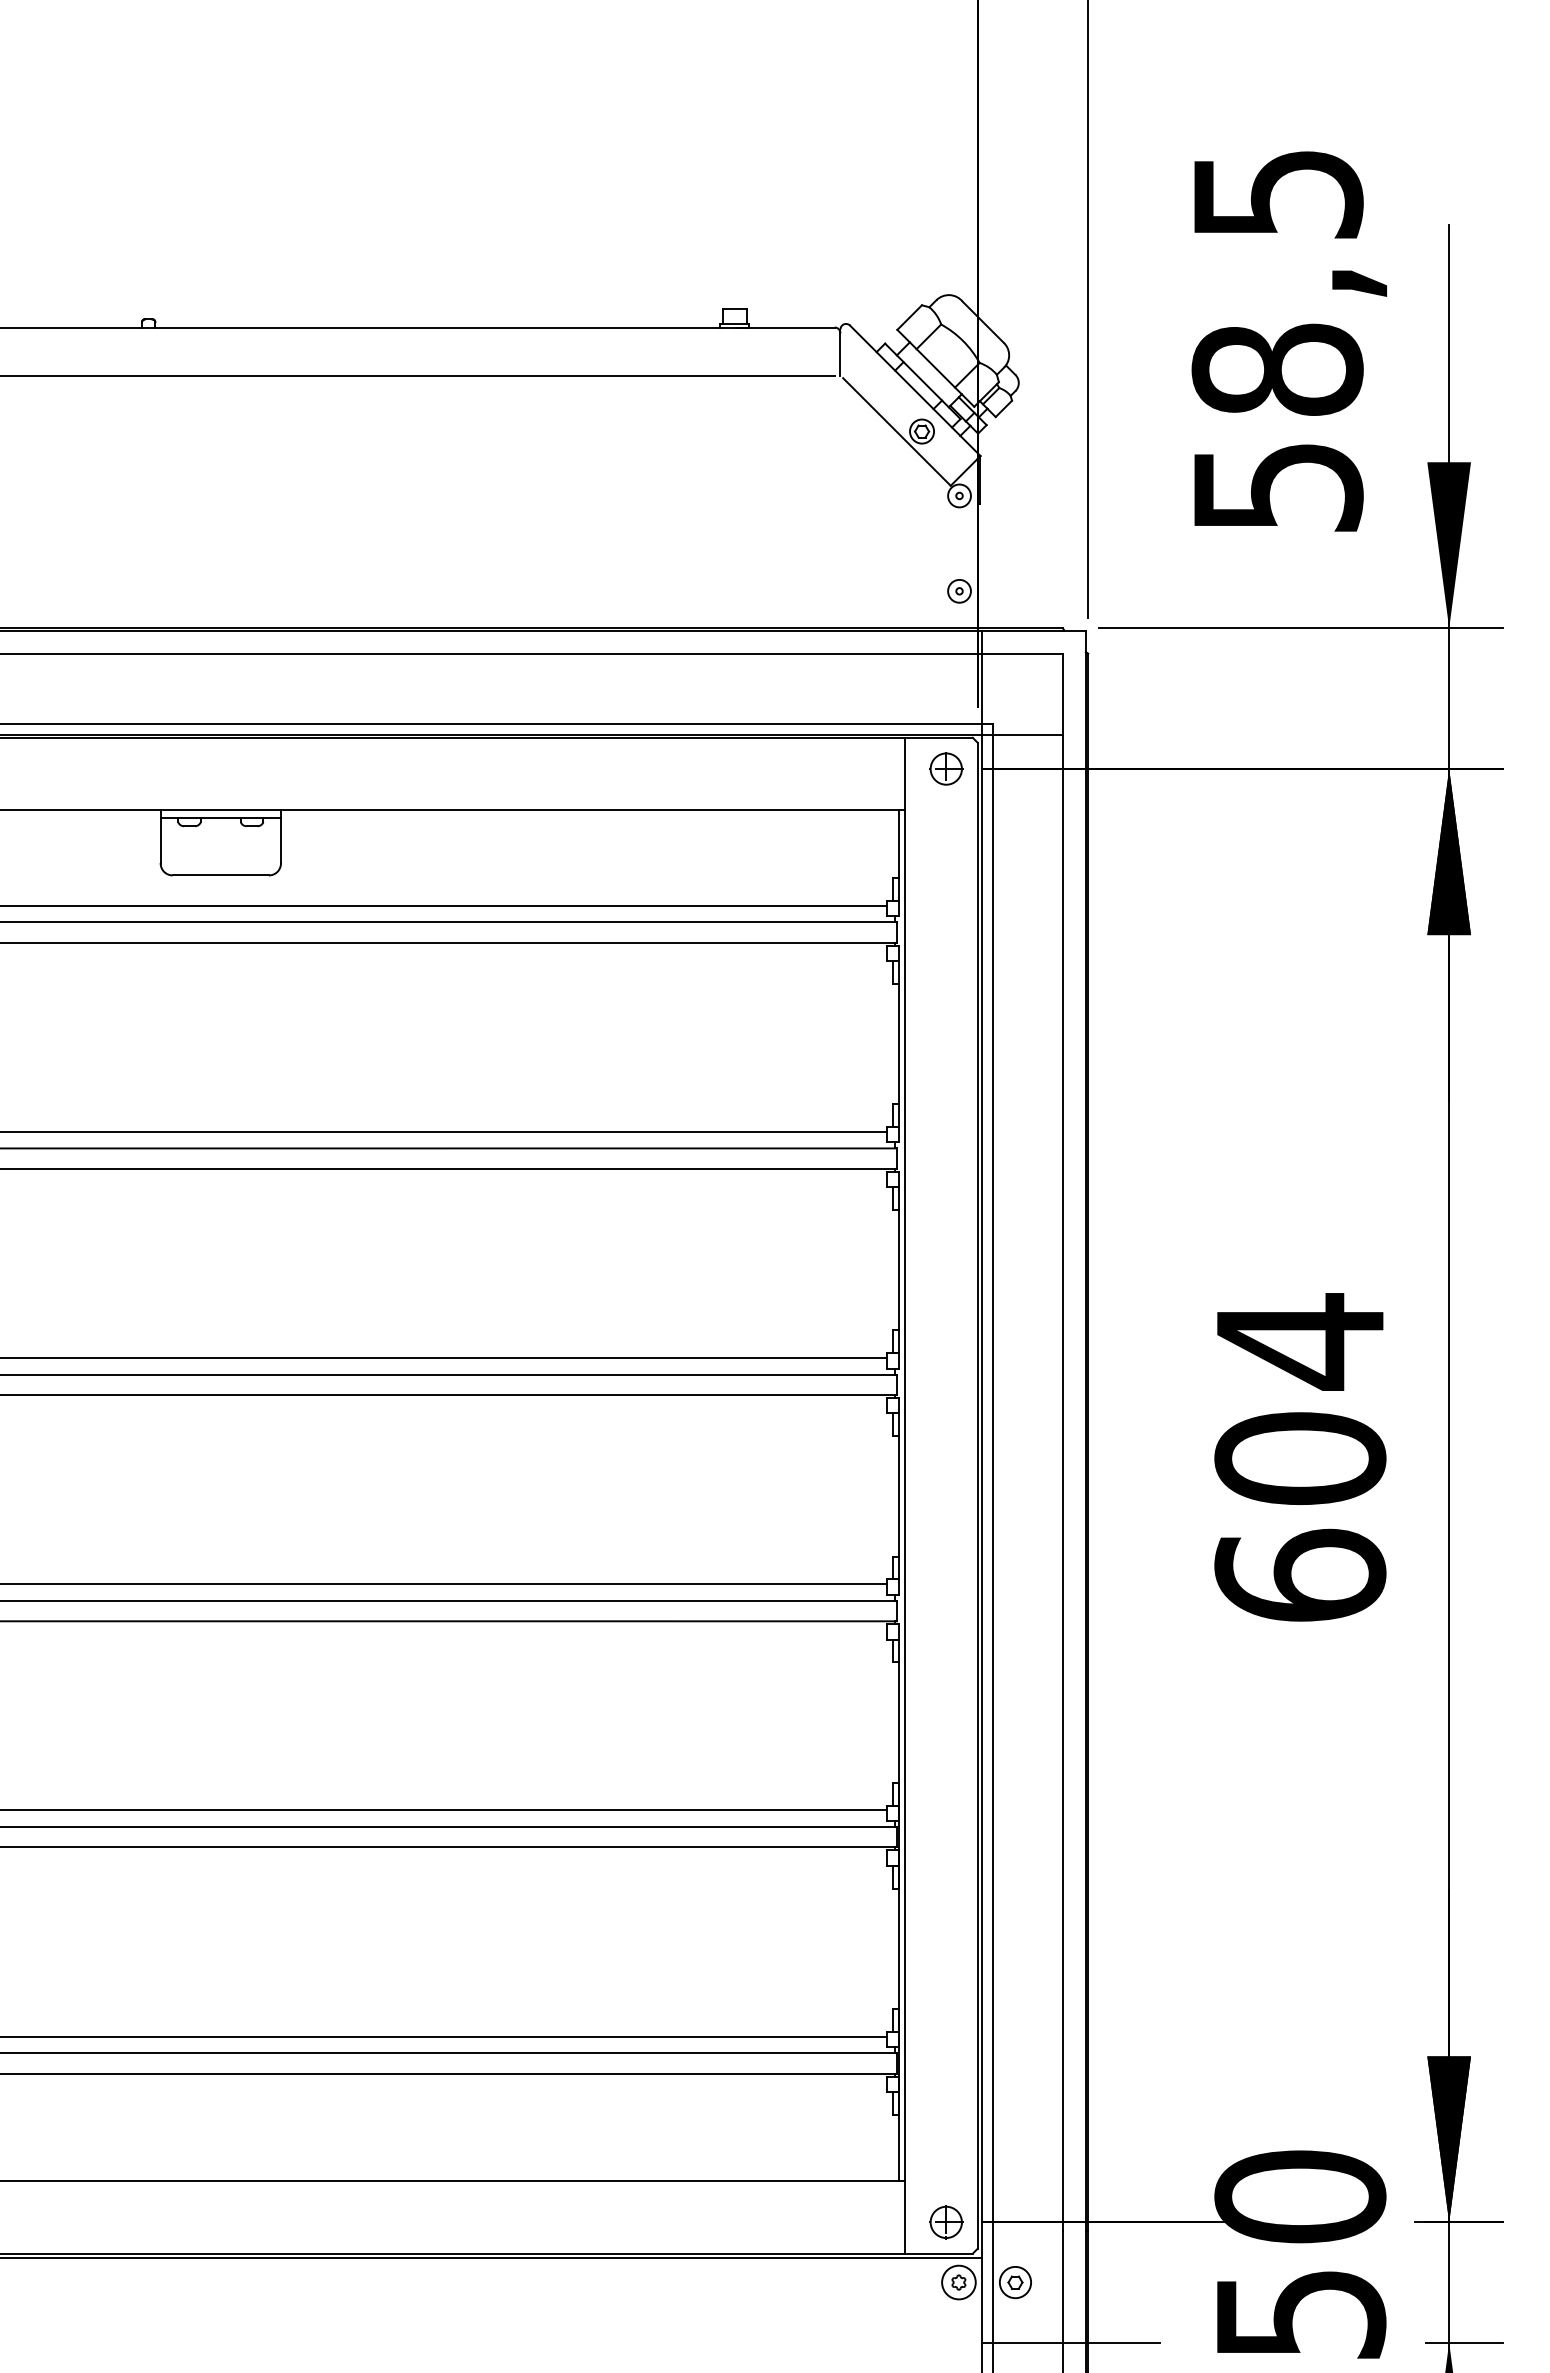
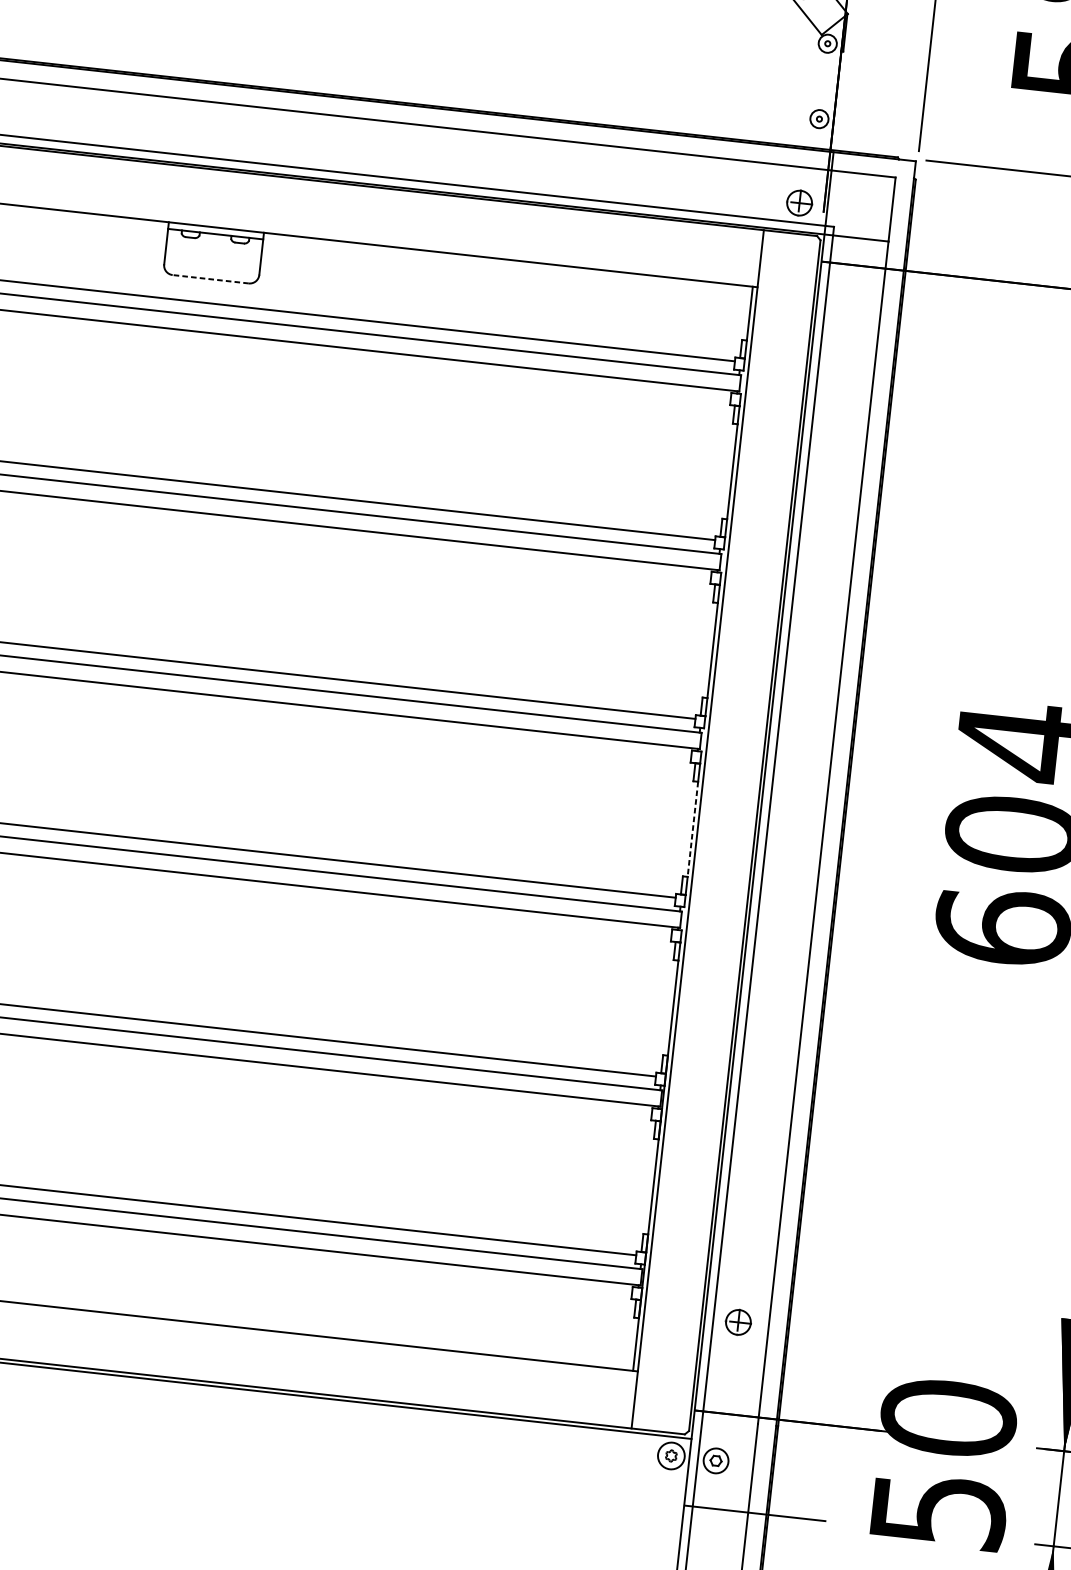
part: (946, 768) -> (799, 202), moved
line: (220, 875) -> (210, 279), solid -> dashed
line: (899, 1496) -> (693, 829), solid -> dashed
part: (946, 2222) -> (738, 1322), moved

